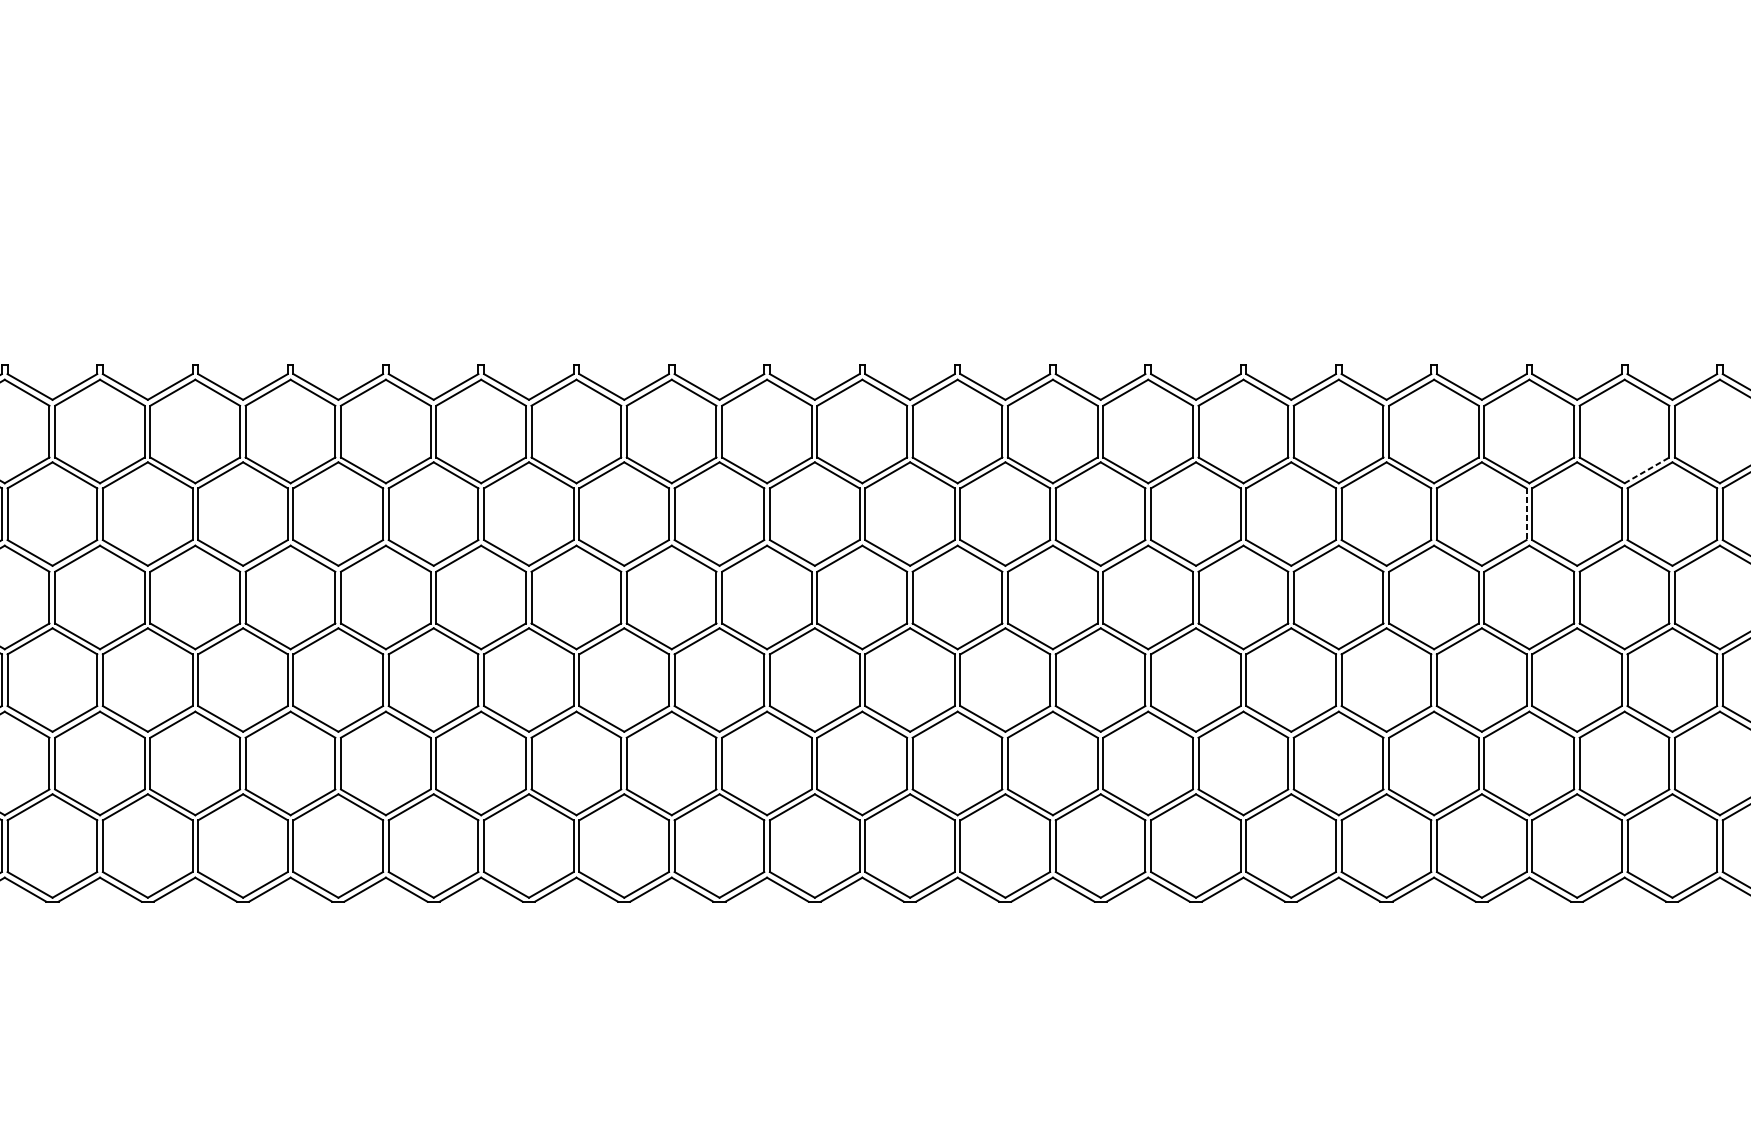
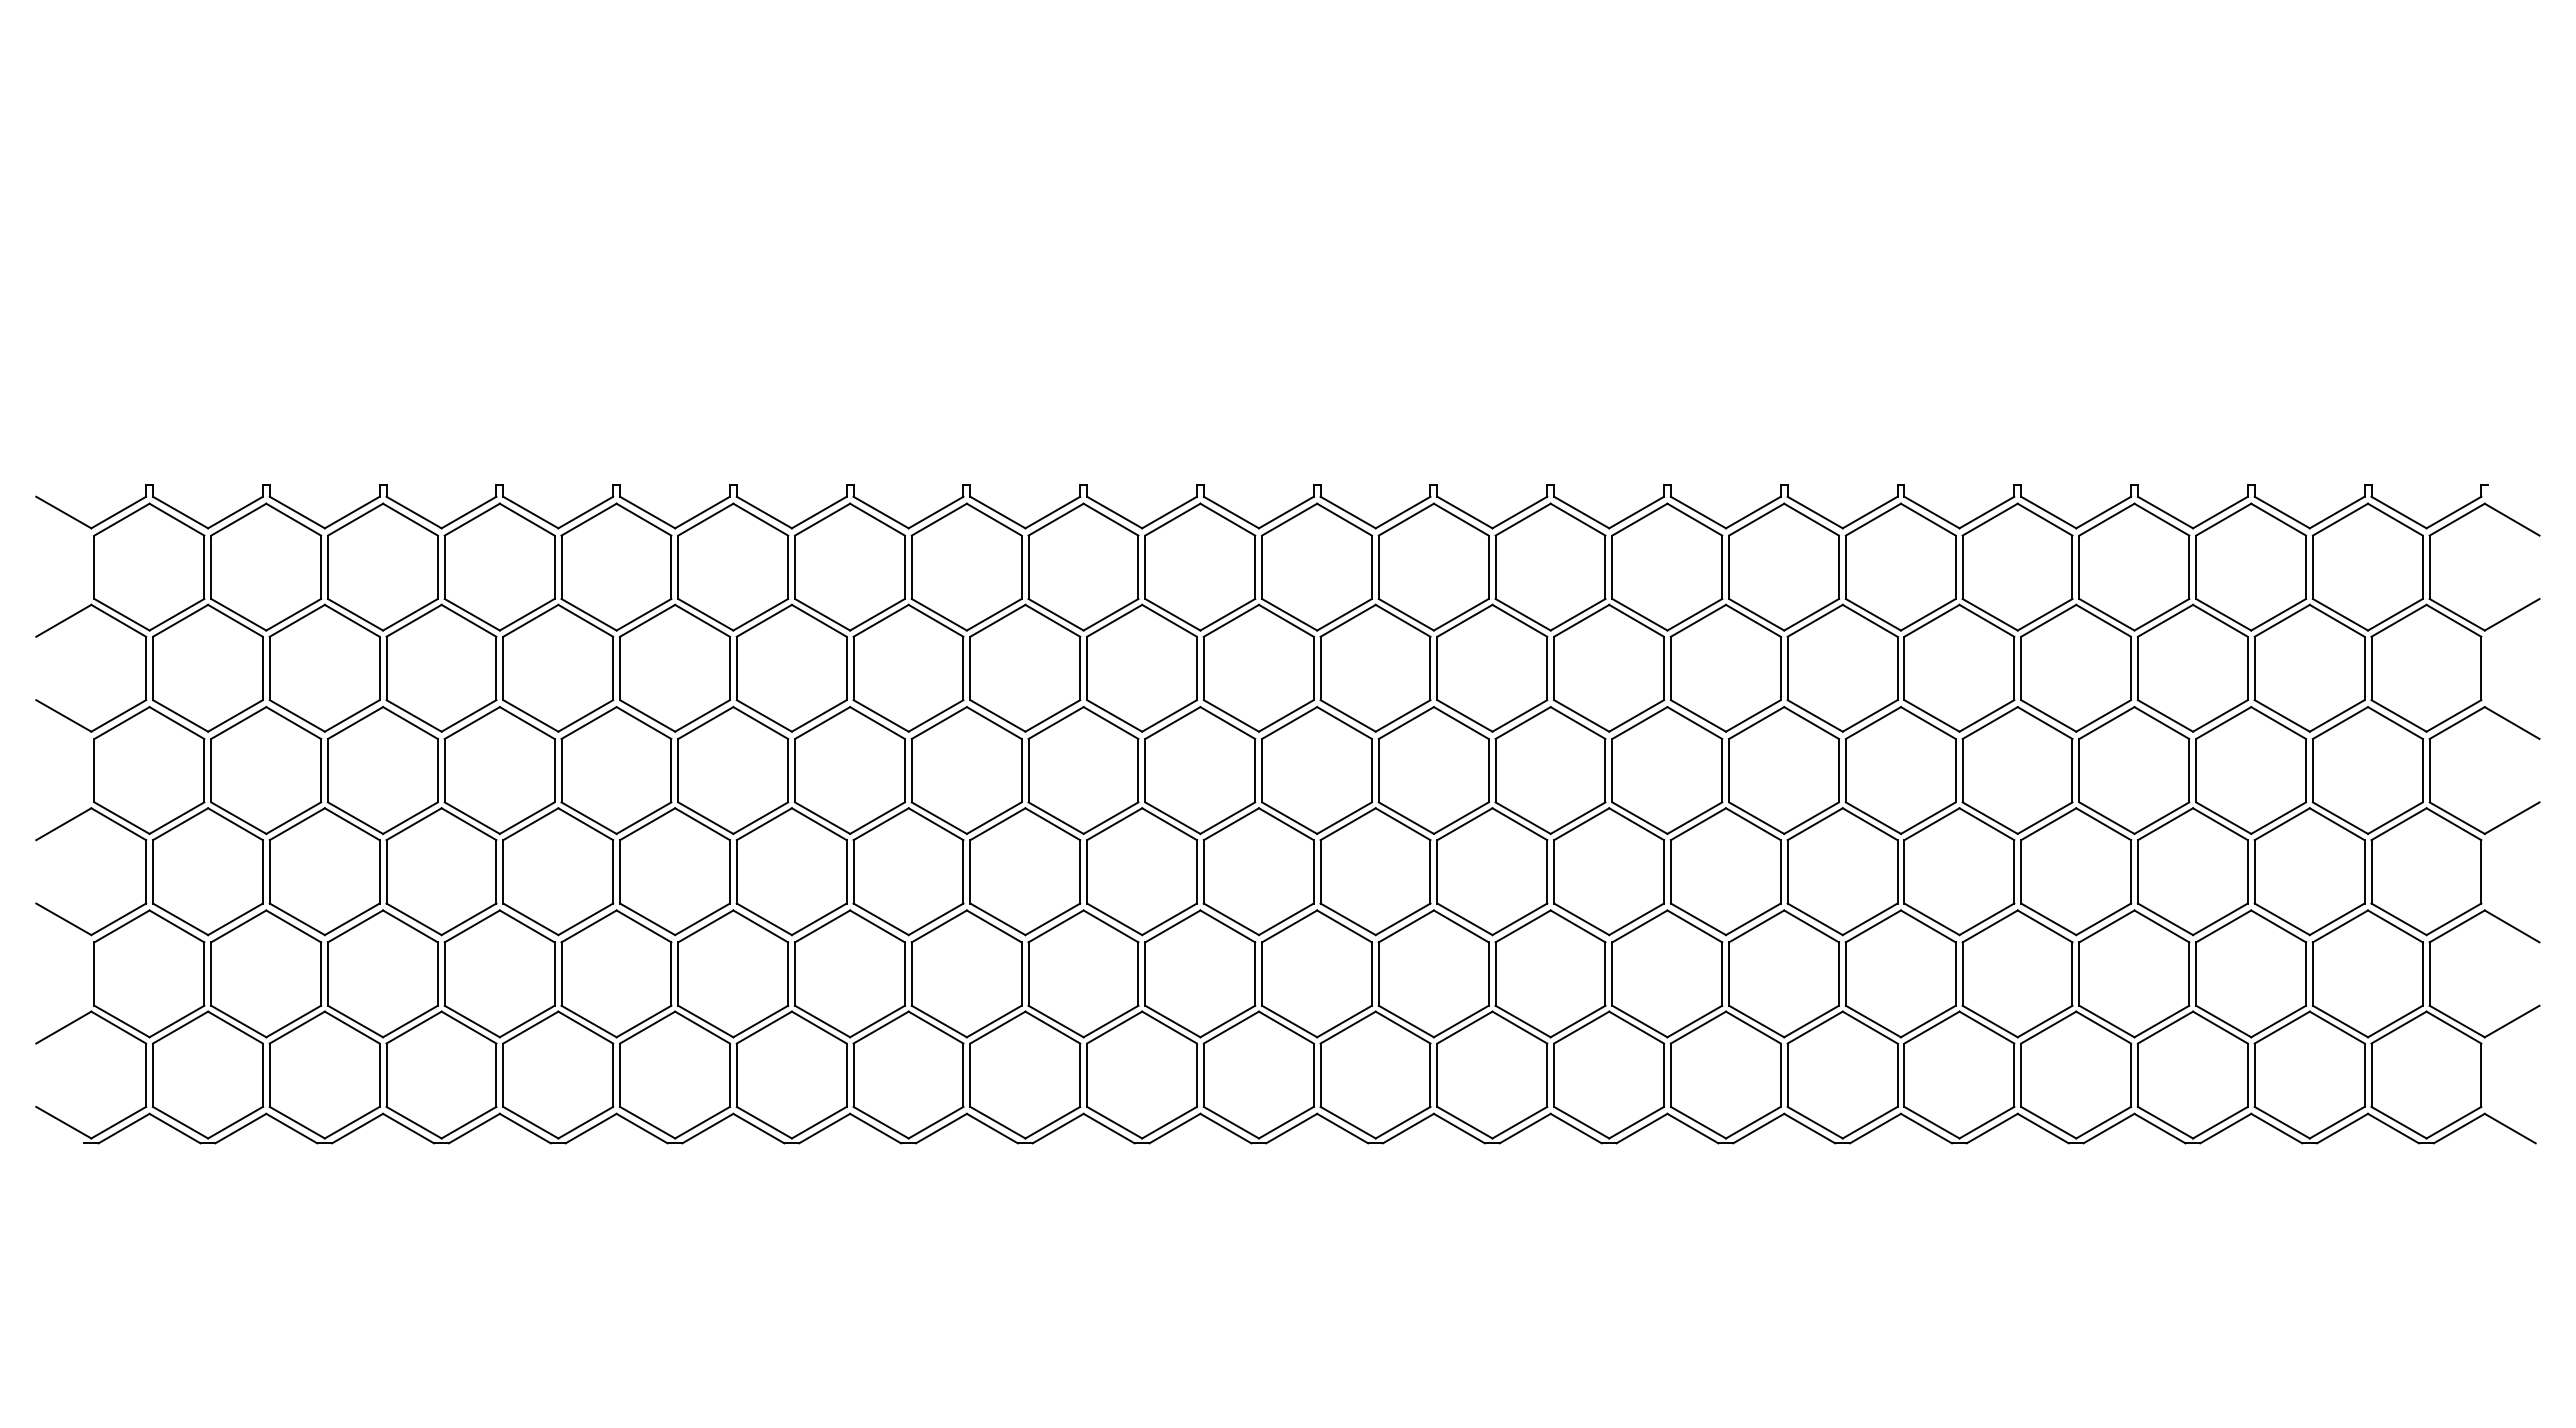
line: (1646, 470) -> (2278, 614), dashed -> solid
line: (1526, 514) -> (2131, 668), dashed -> solid

